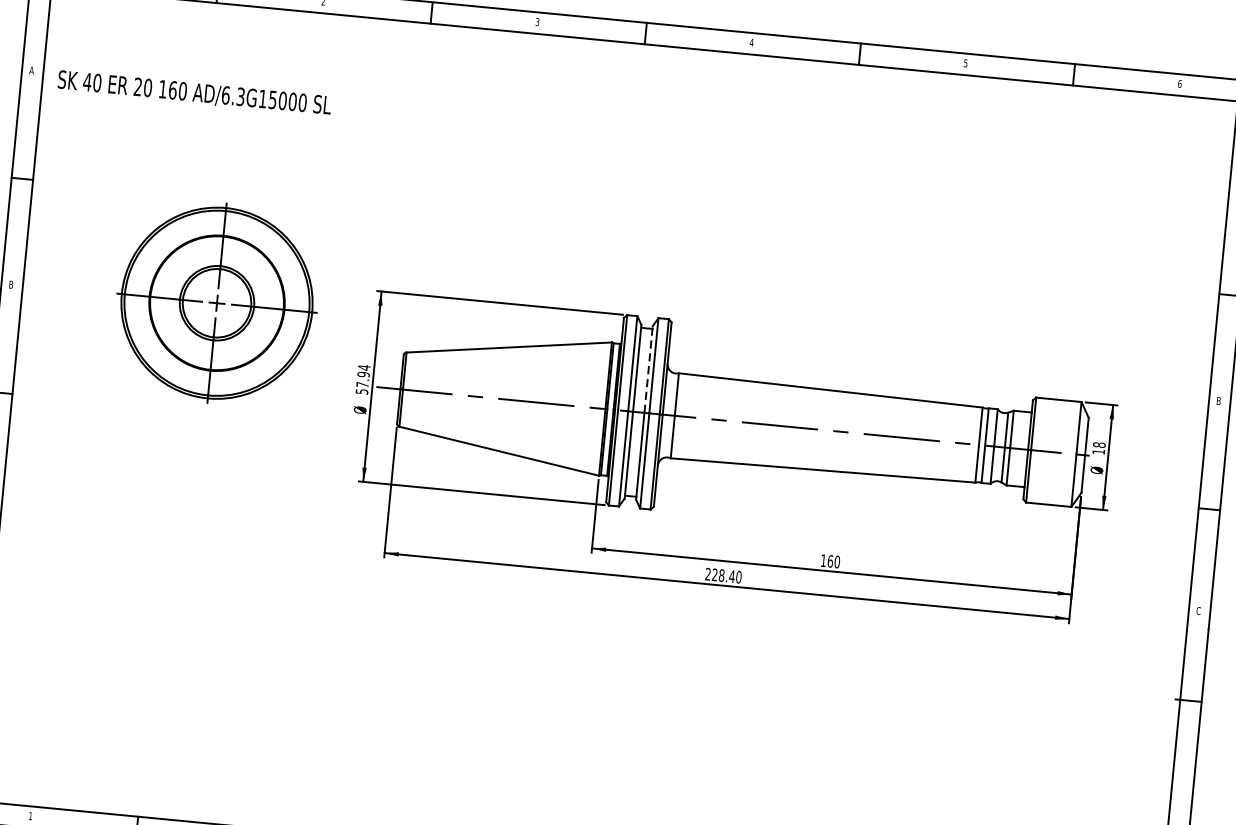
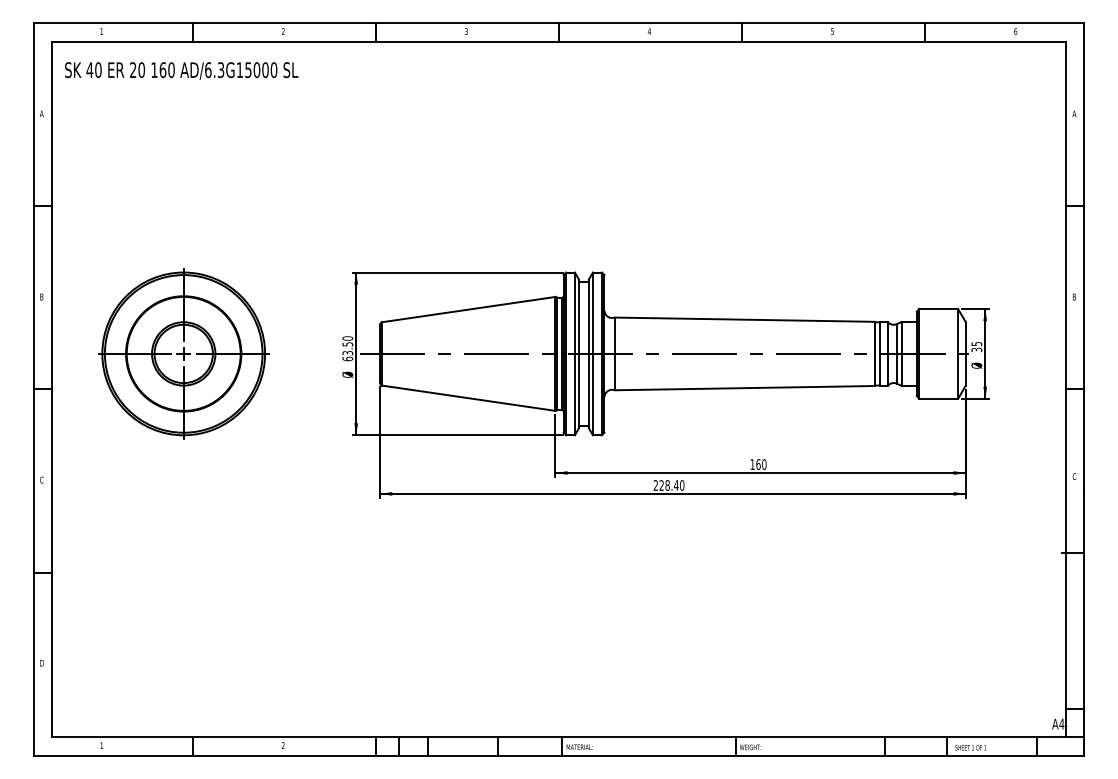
text: (194, 92) -> (181, 70), moved
part: (216, 302) -> (183, 353), moved
line: (648, 369) -> (588, 316), dashed -> solid
text: (362, 379) -> (347, 348), 57.94 -> 63.50
text: (1098, 447) -> (976, 346), 18 -> 35

